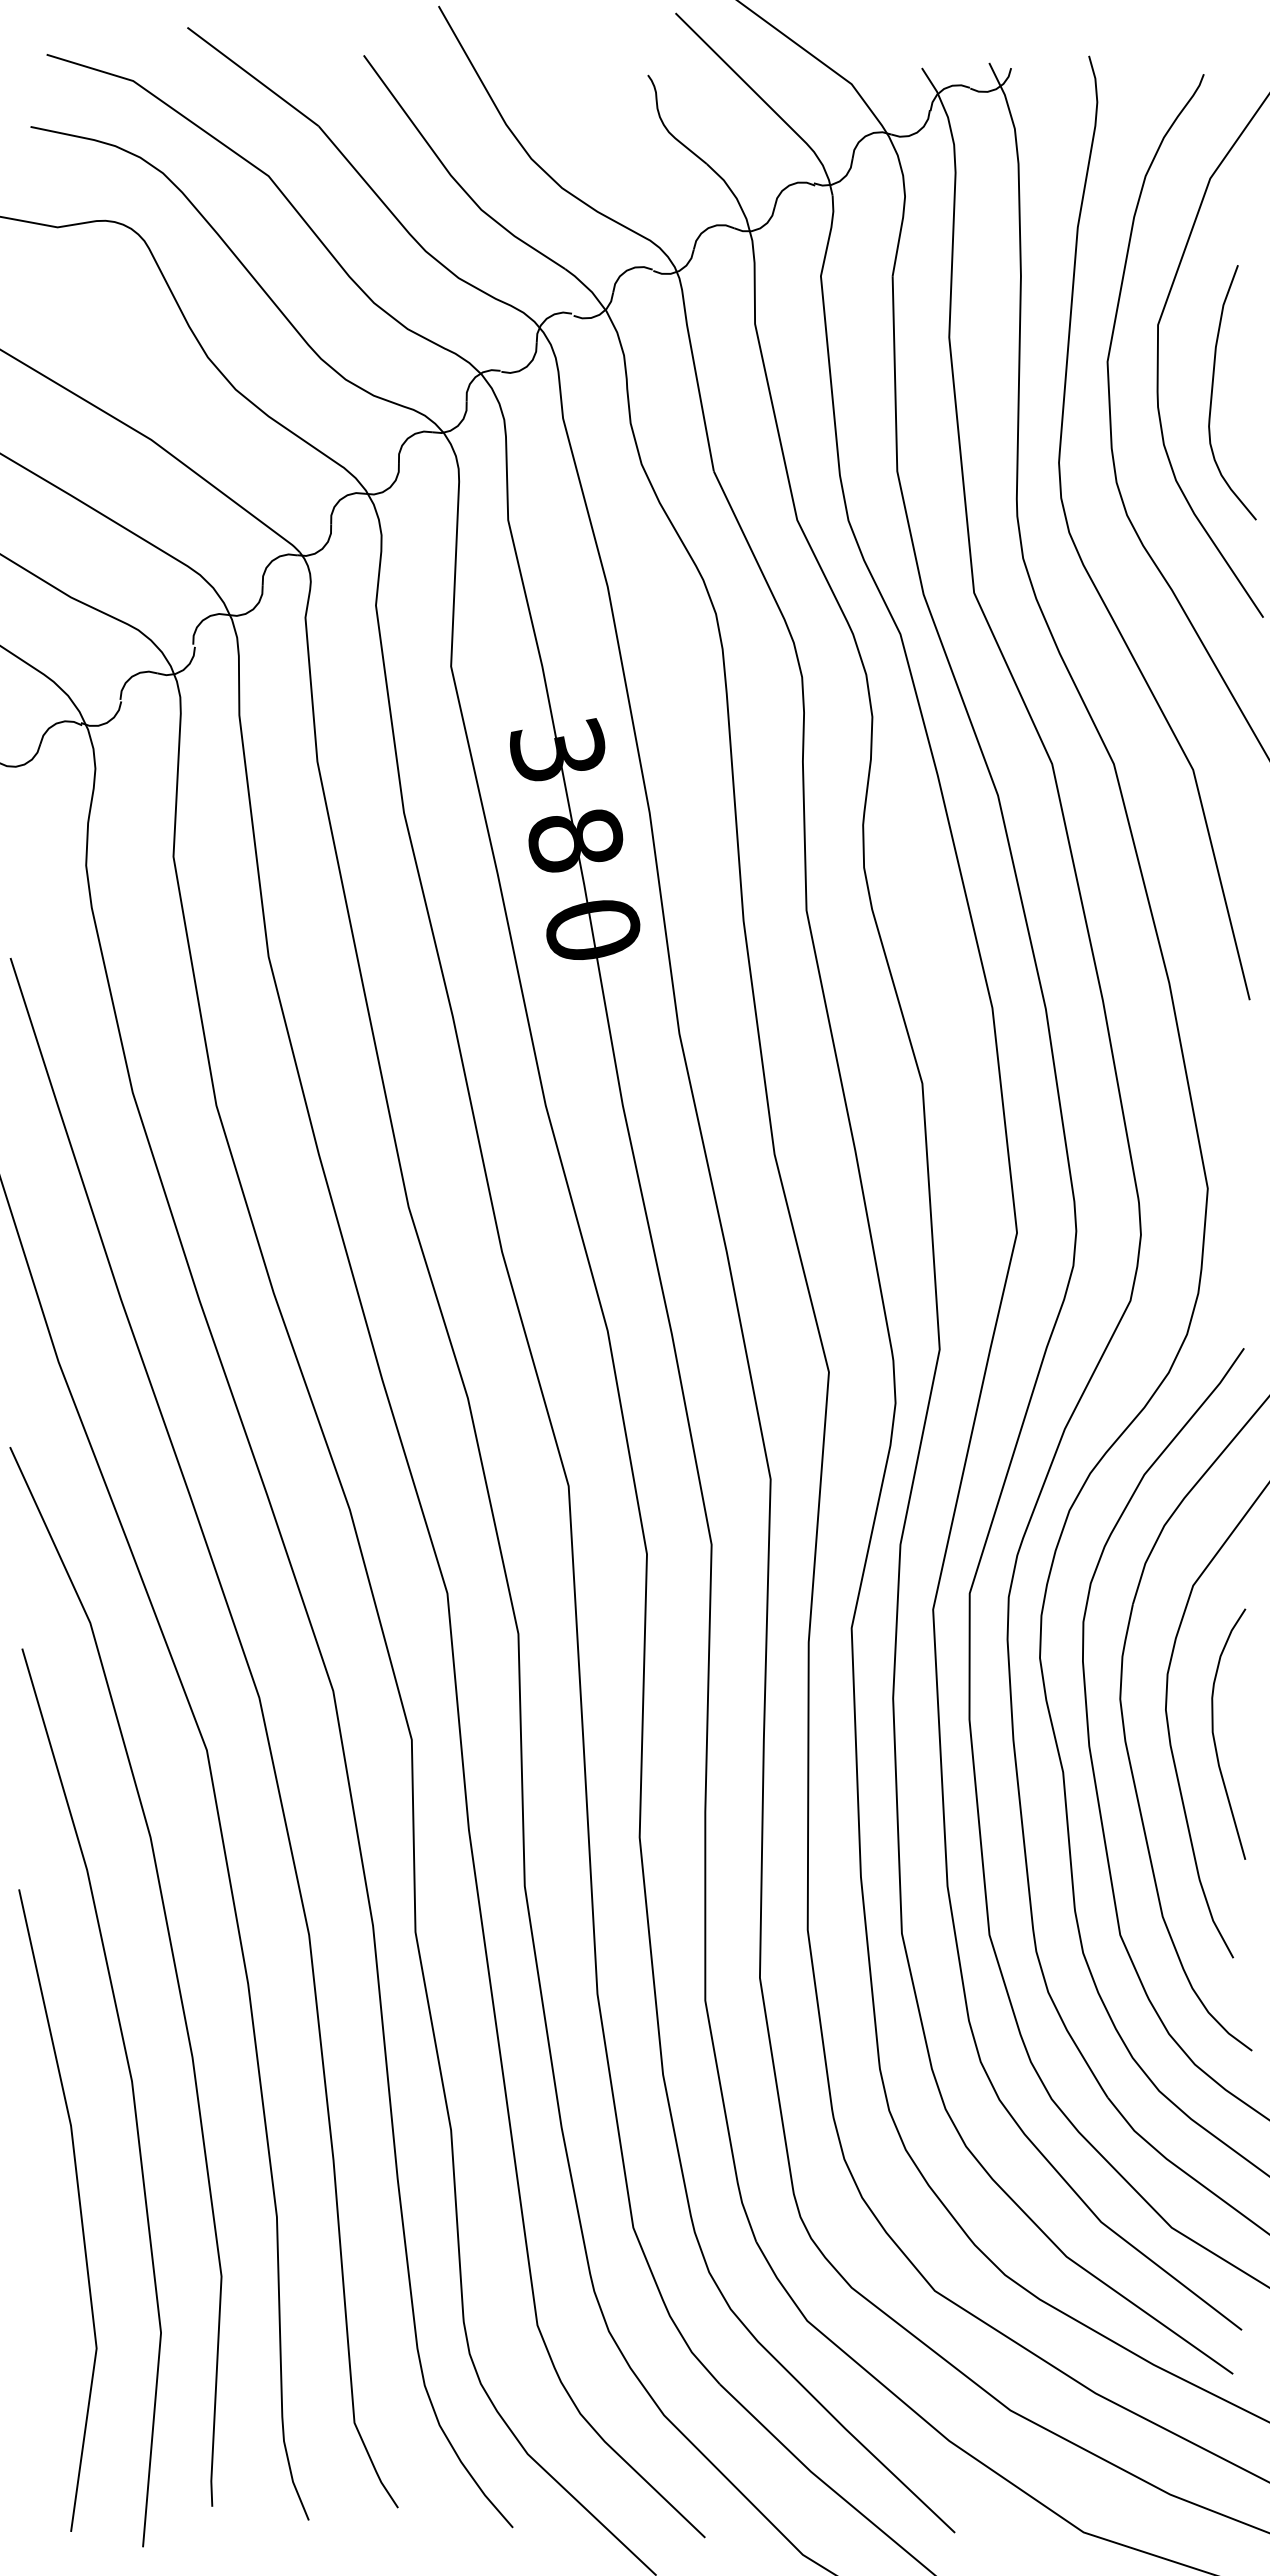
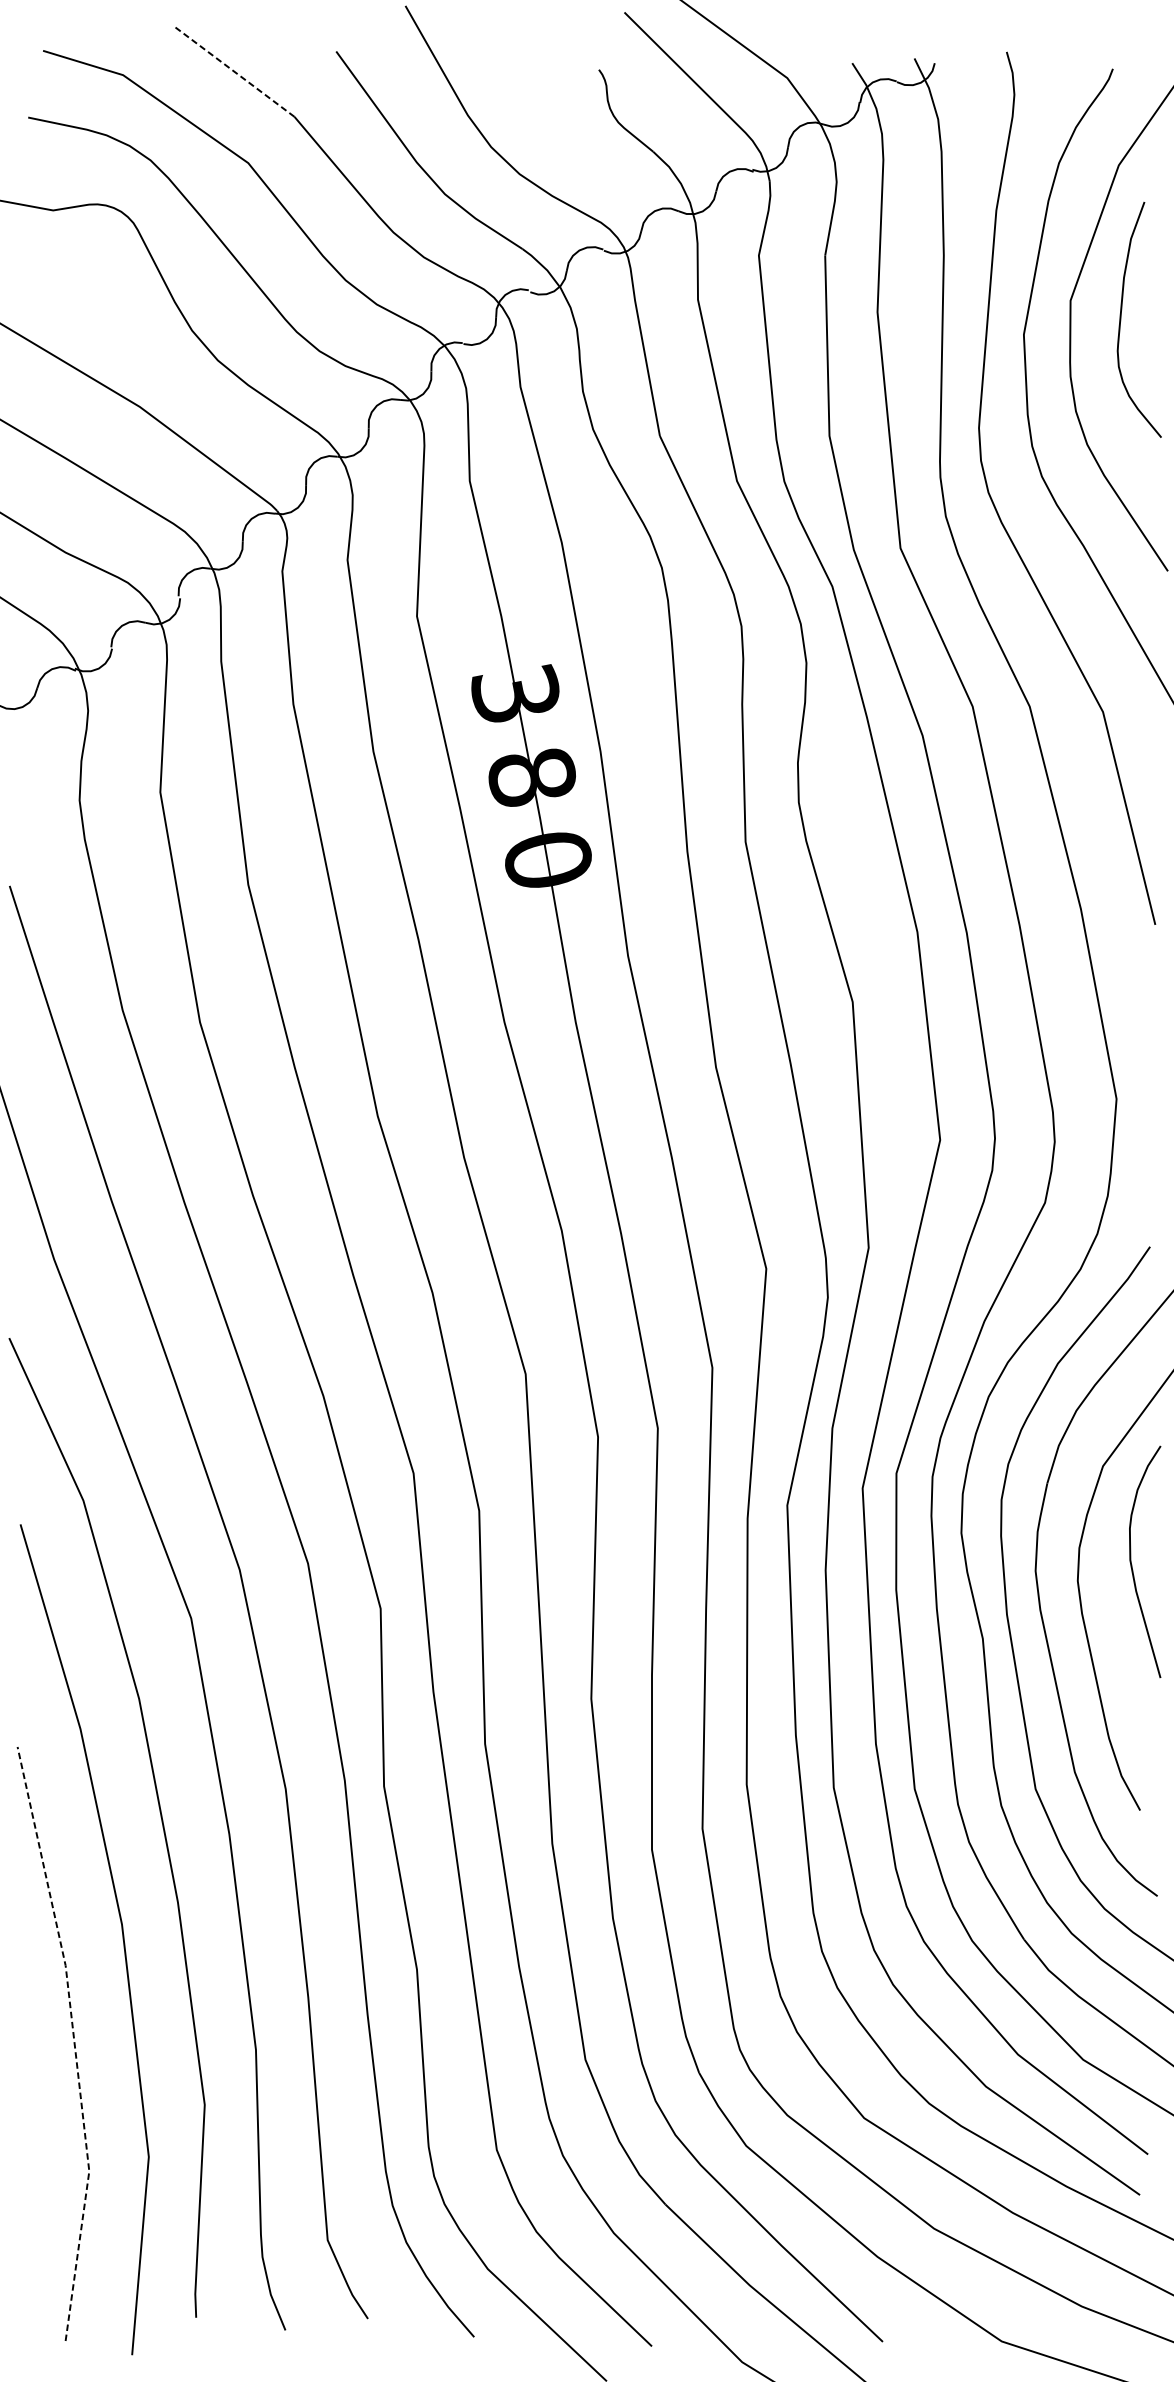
line: (252, 76) -> (233, 70), solid -> dashed
curve: (1213, 388) -> (1121, 315), moved
curve: (1214, 1735) -> (1131, 1563), moved
line: (80, 2208) -> (74, 2042), solid -> dashed

